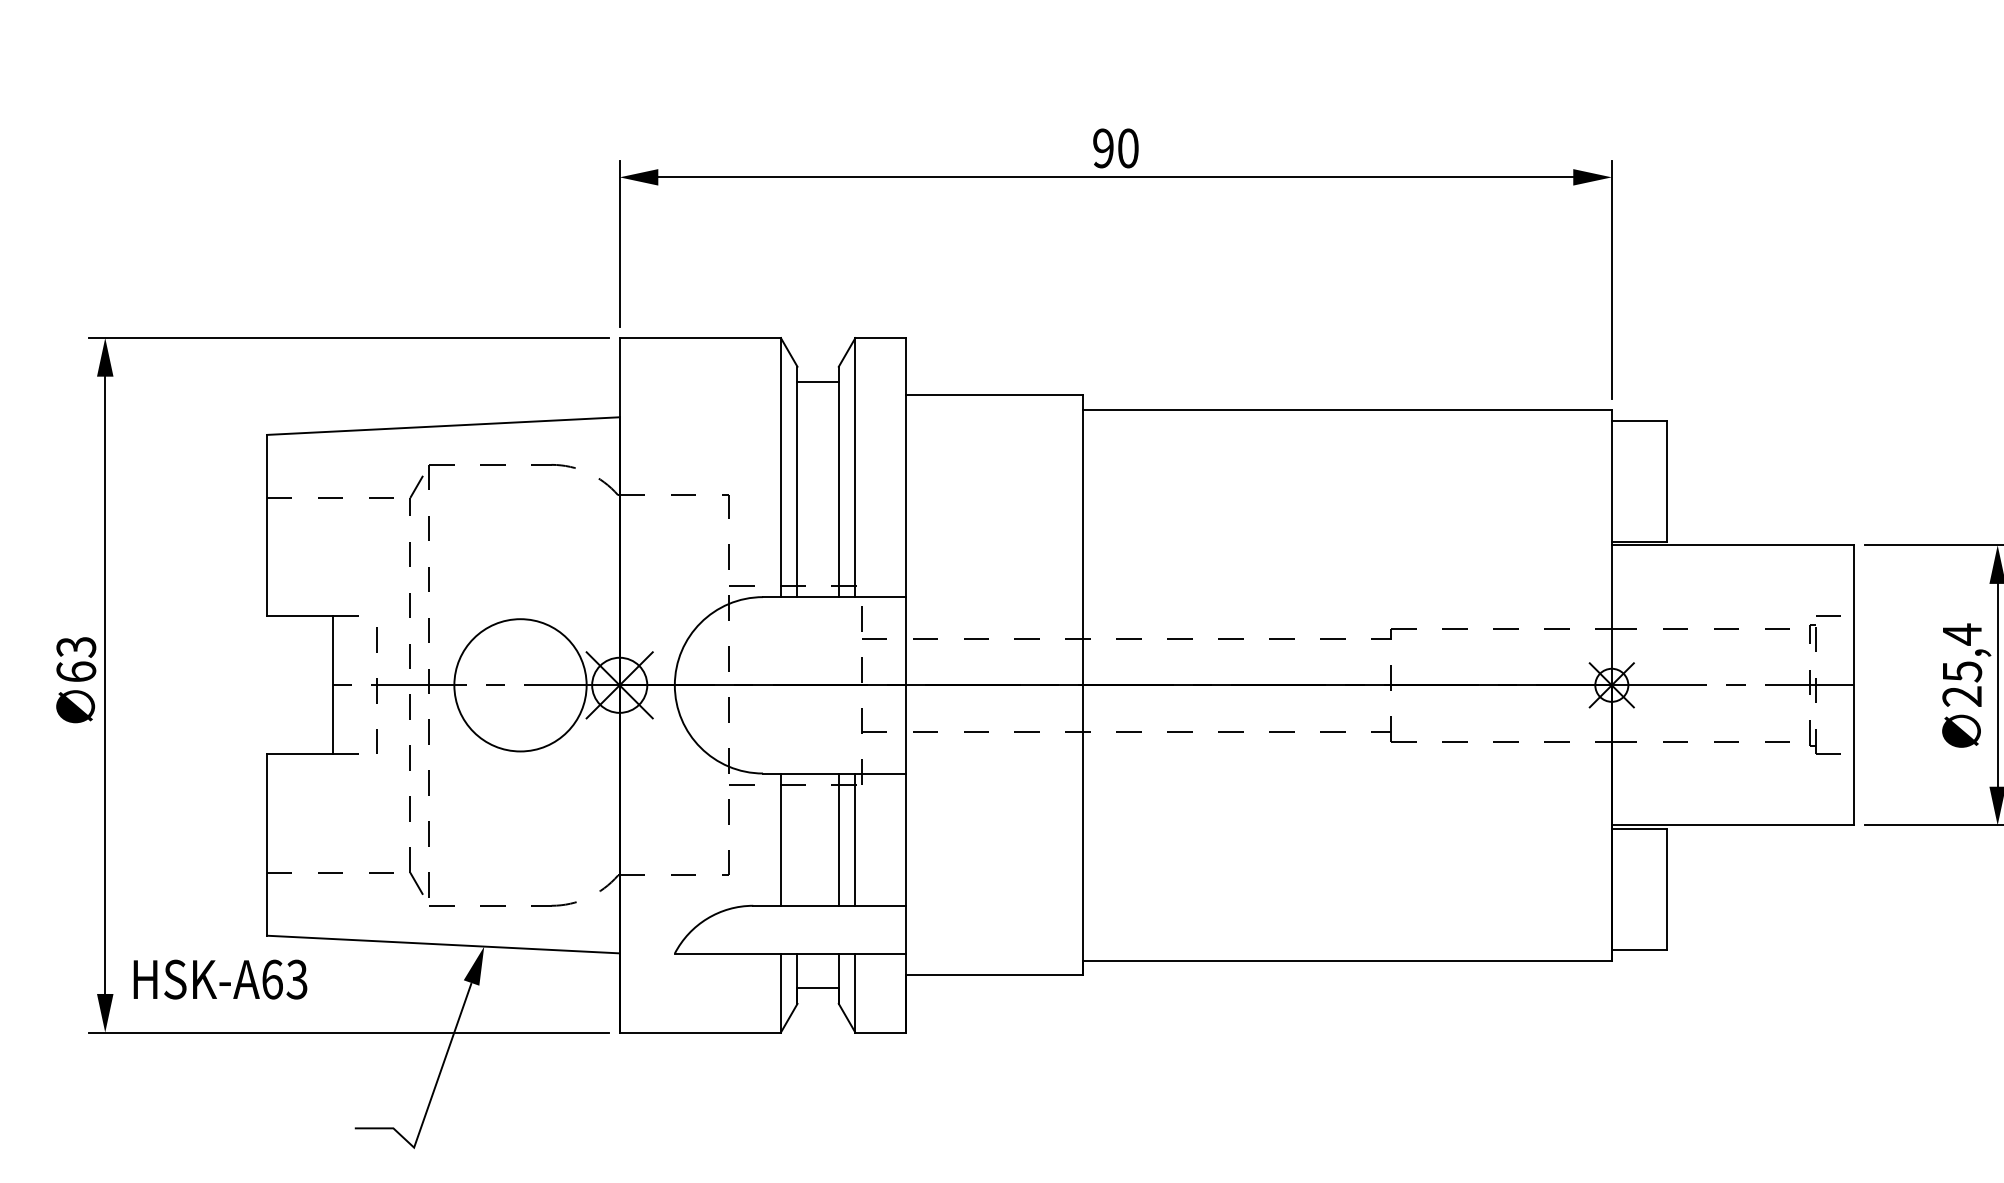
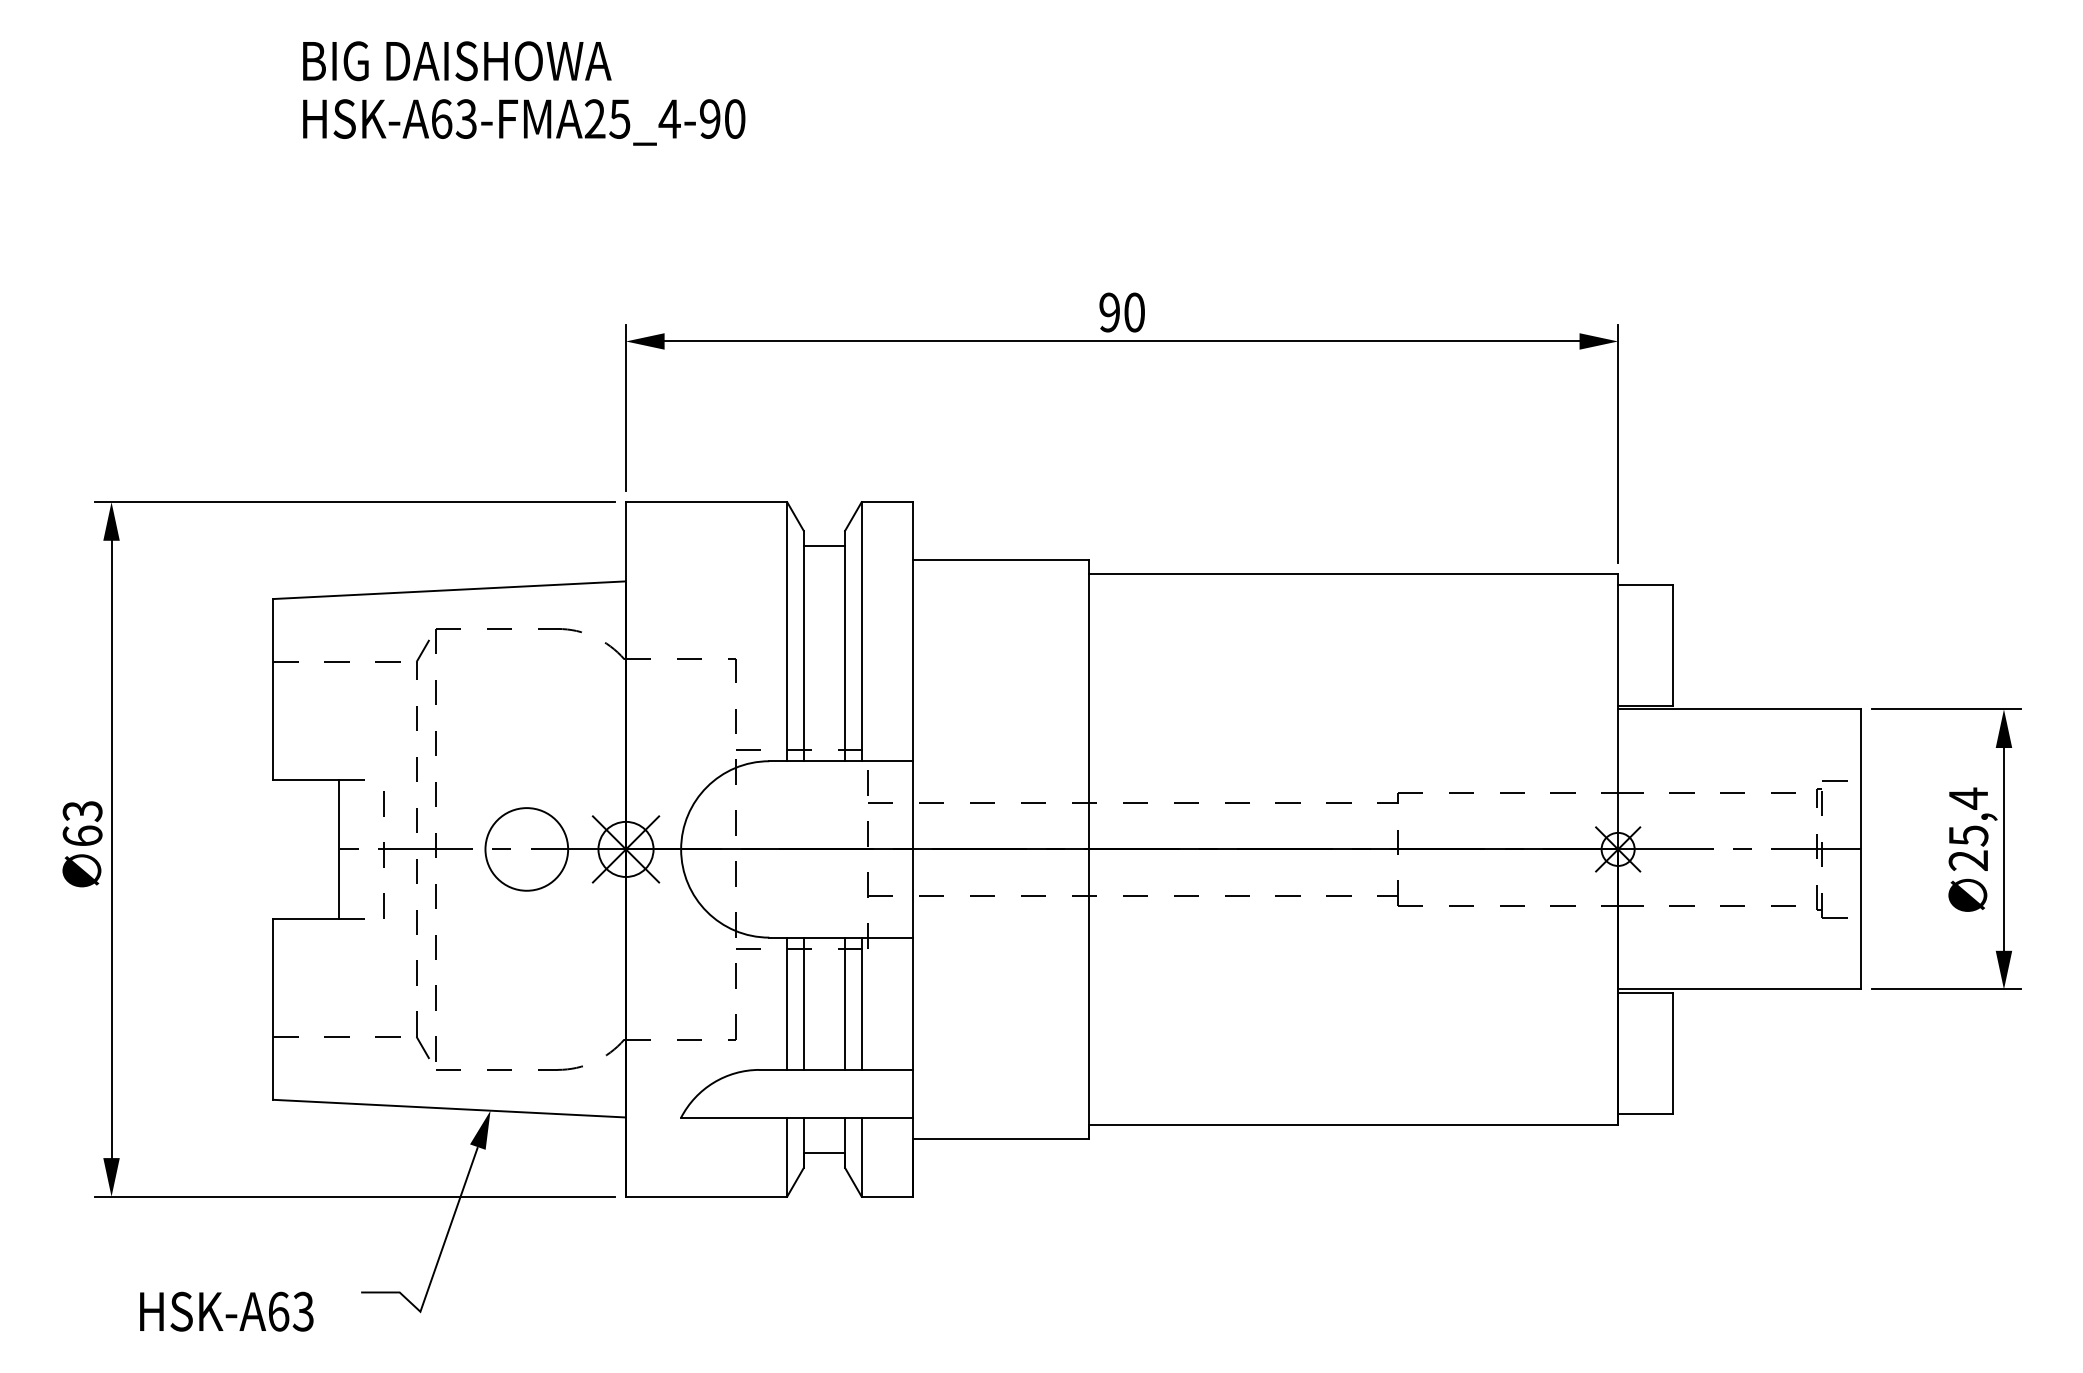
circle: (520, 685) -> (526, 849), size x0.62
line: (797, 839) -> (803, 1003), added
text: (220, 979) -> (226, 1311), moved

